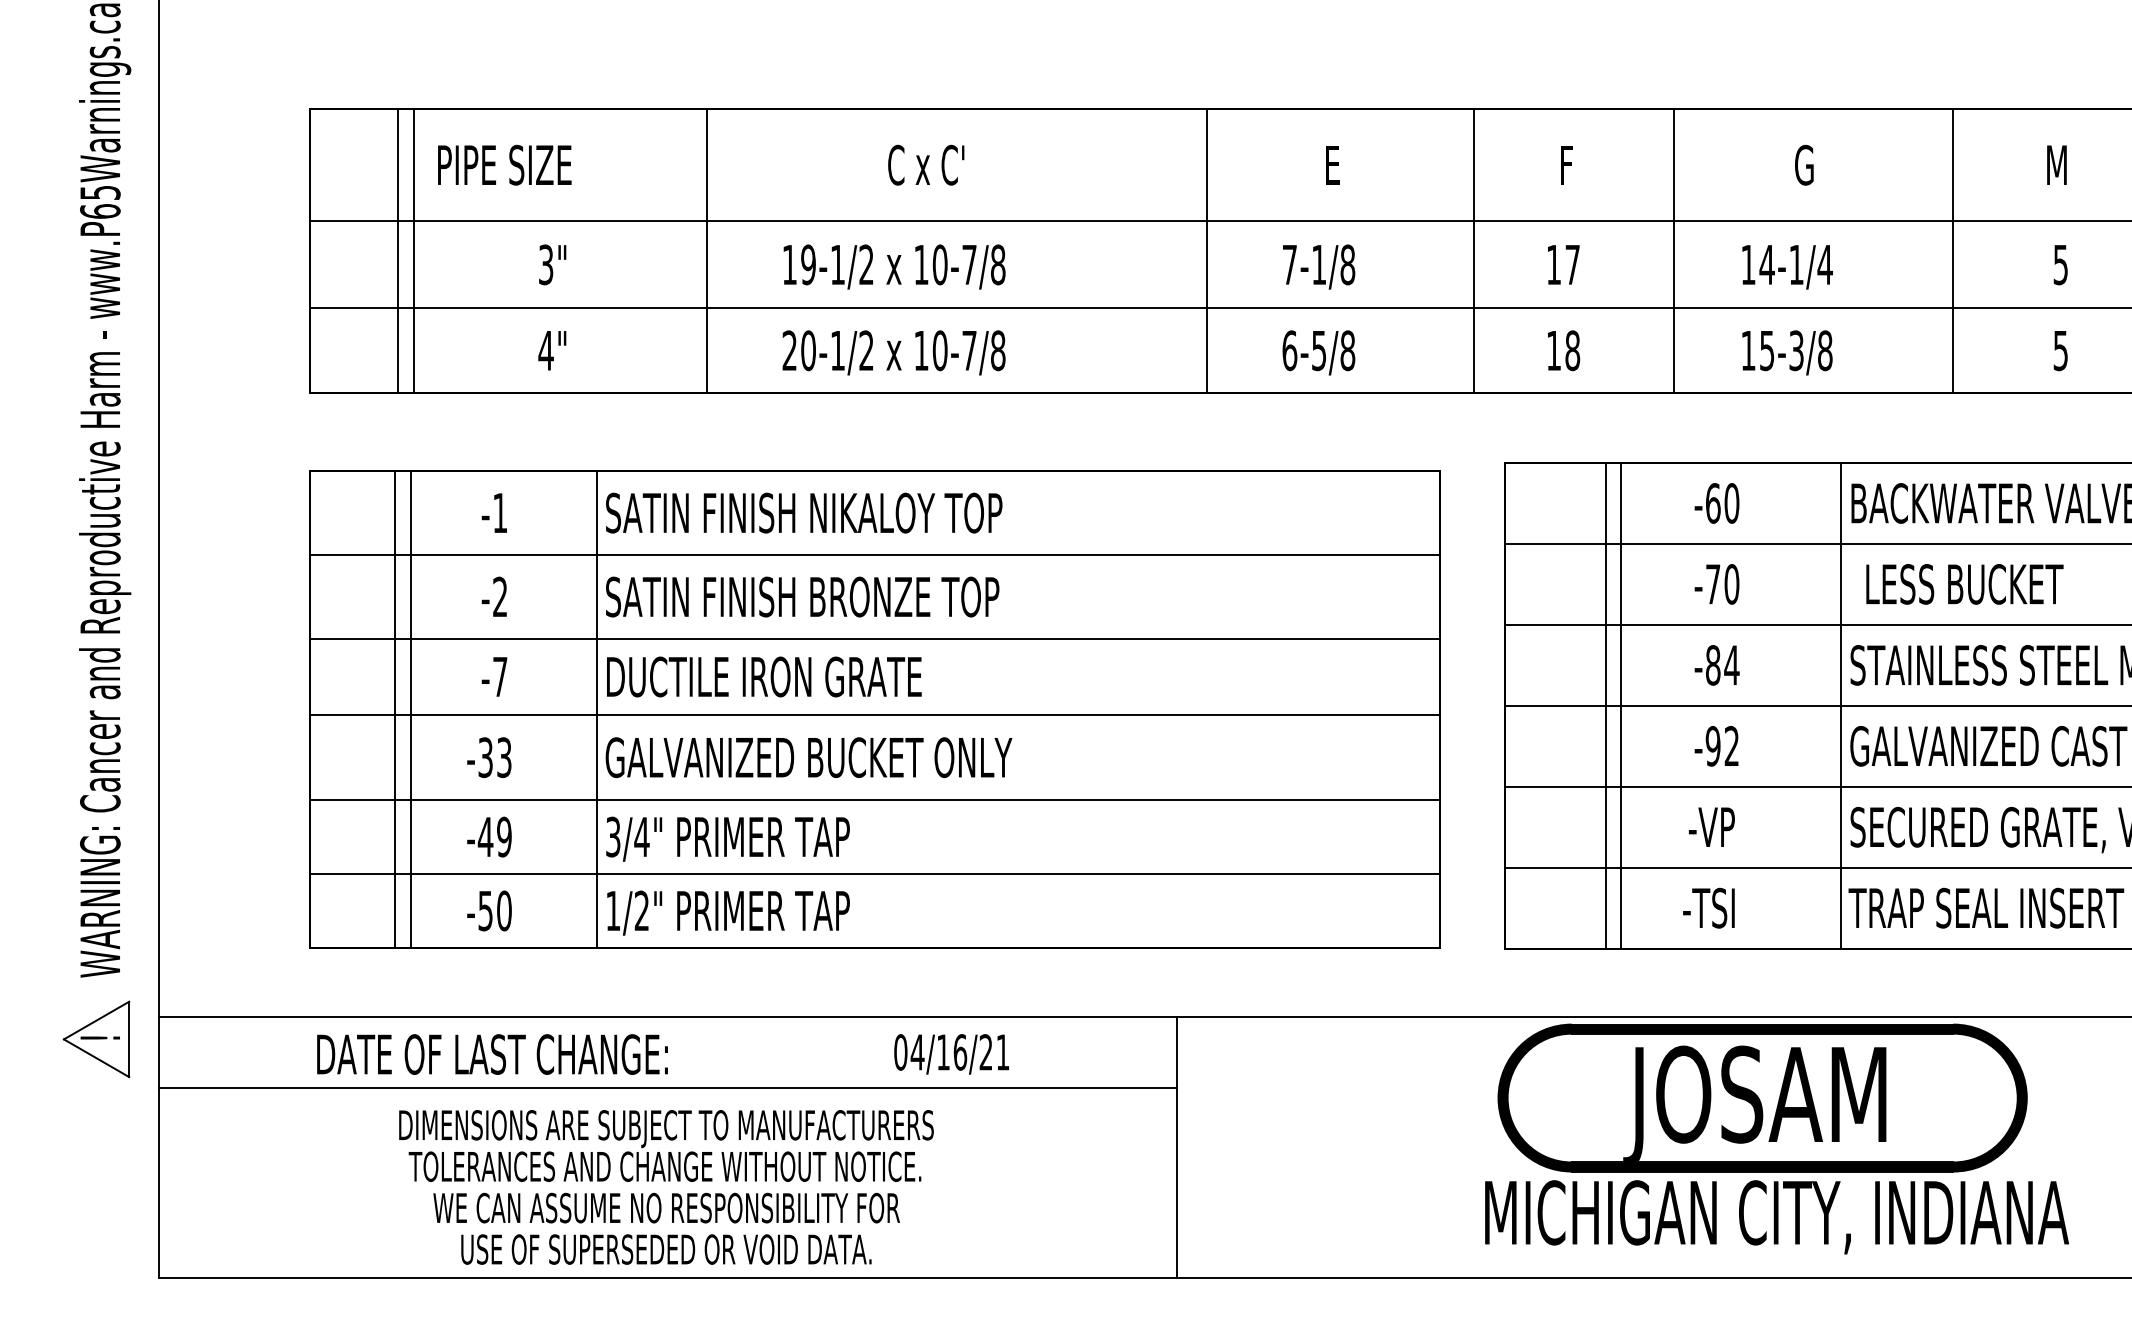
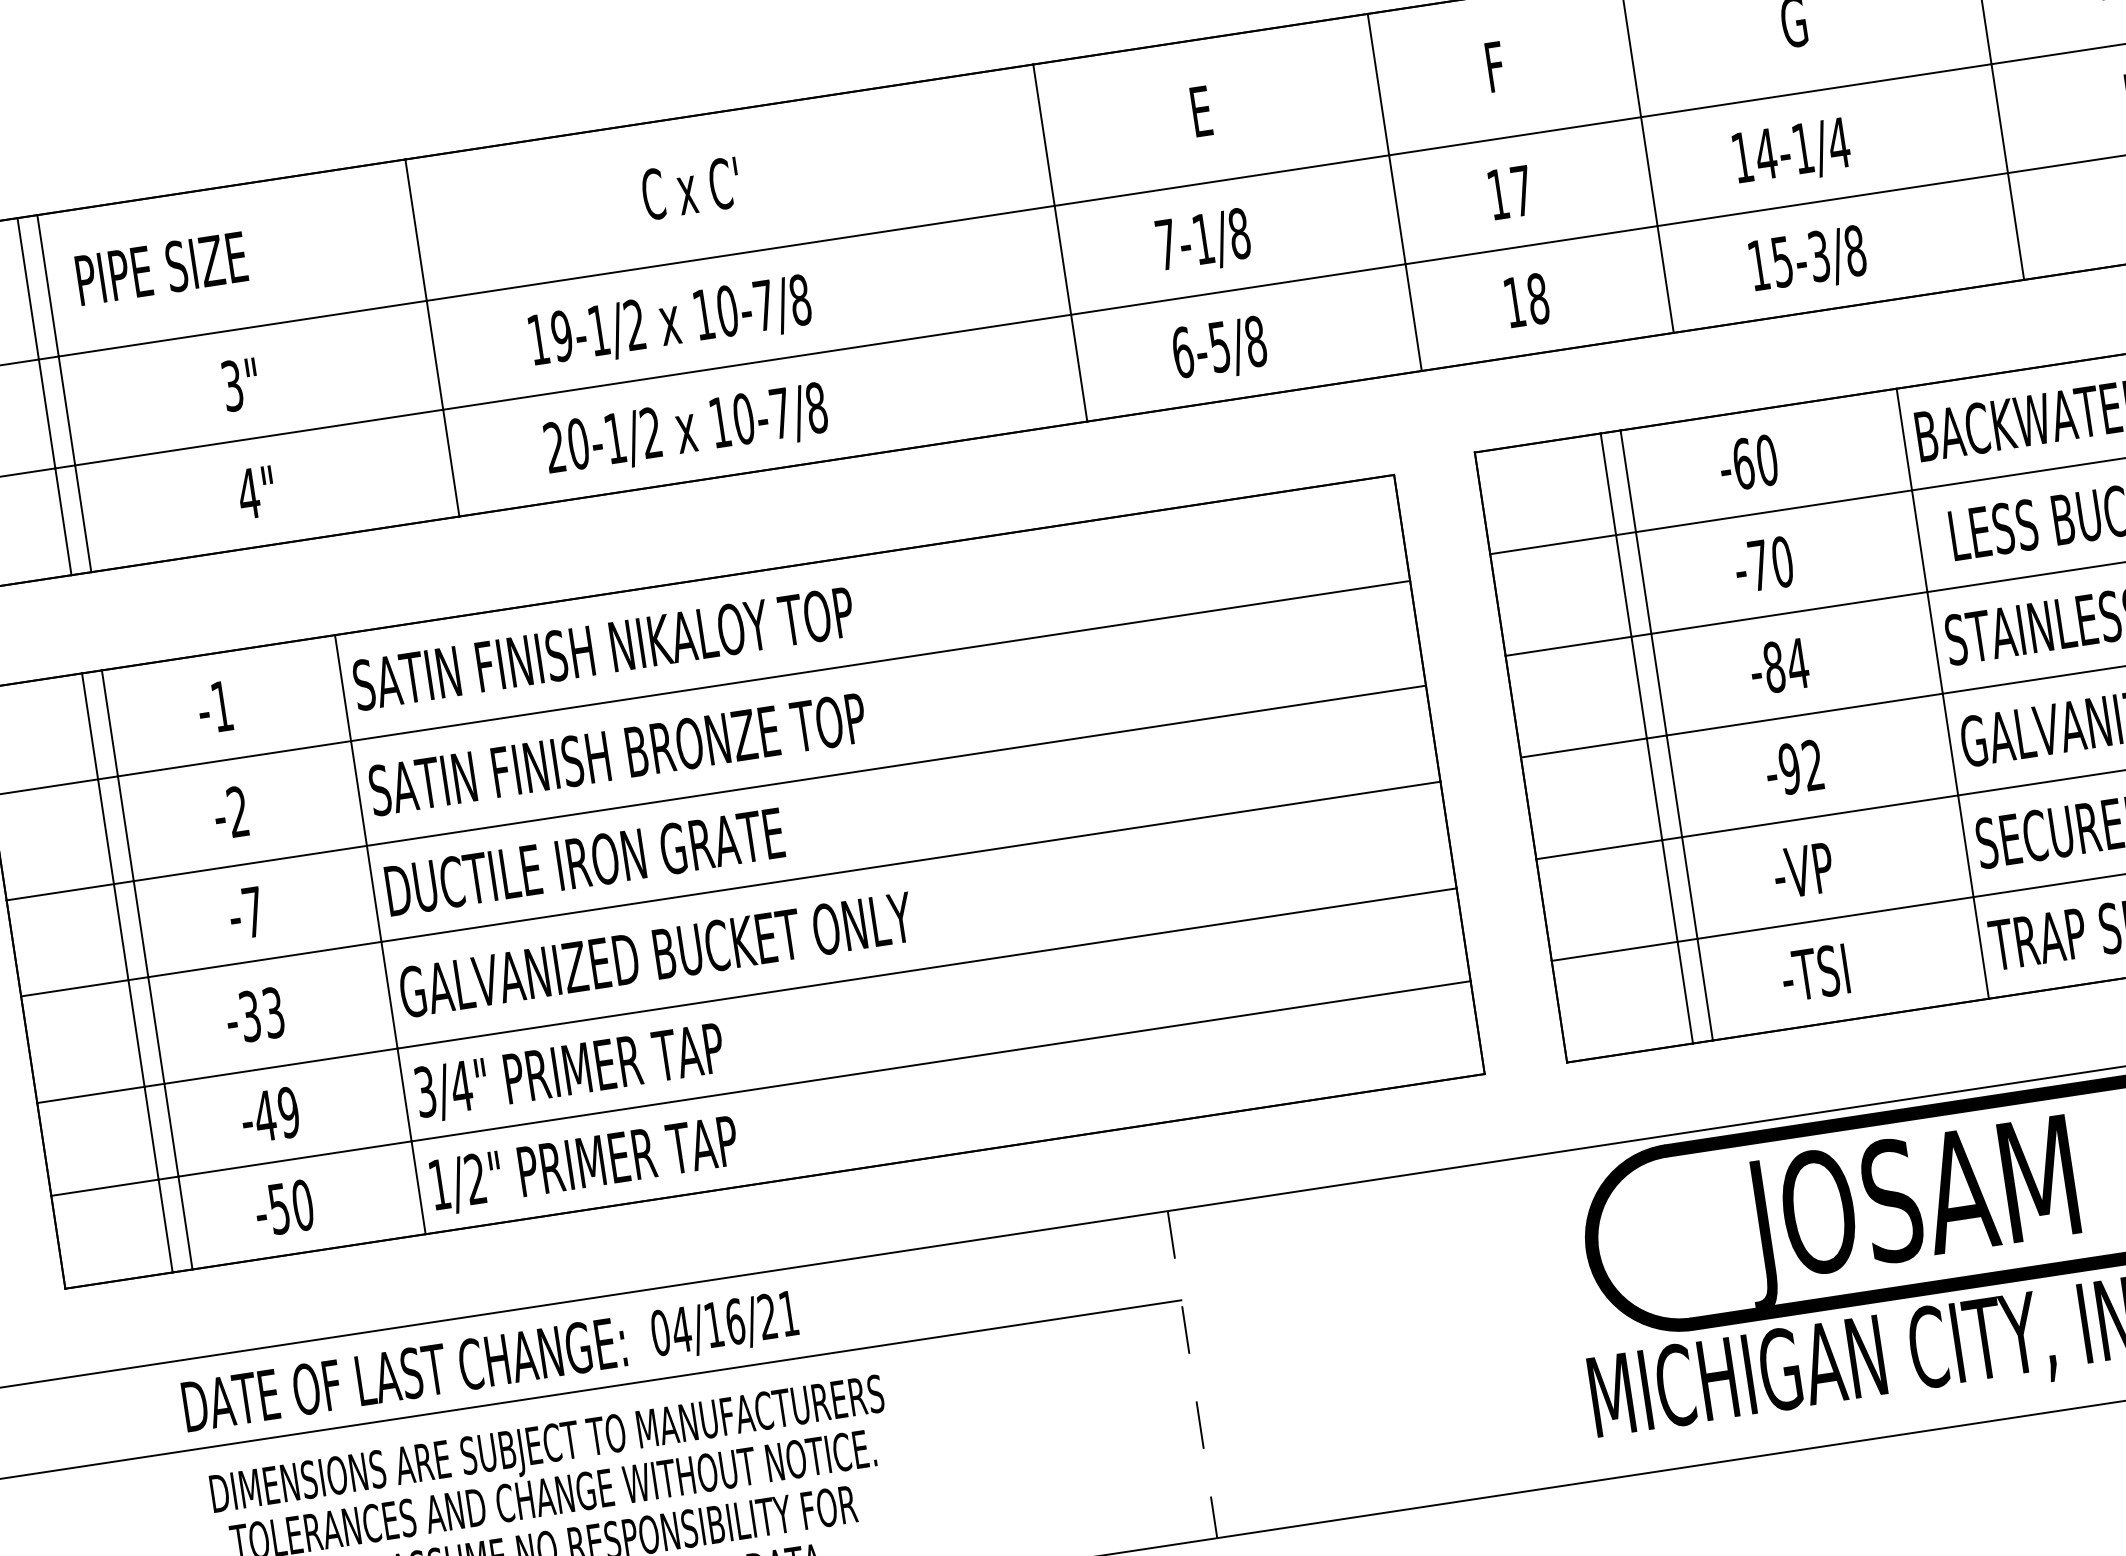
text: (492, 1054) -> (404, 1374), moved
text: (951, 1054) -> (724, 1325), moved
line: (1177, 1147) -> (1193, 1374), solid -> dashed

